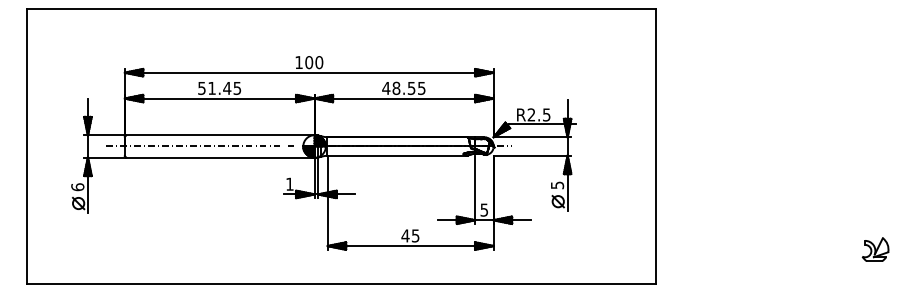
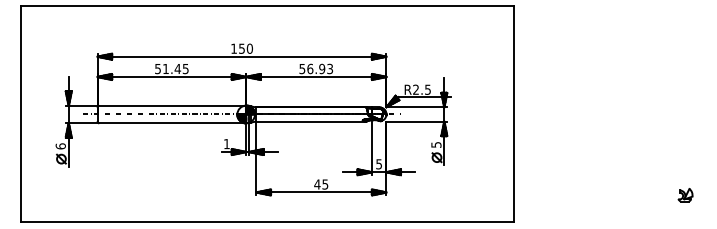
text: (309, 62) -> (242, 48), 100 -> 150
text: (403, 88) -> (315, 69), 48.55 -> 56.93
part: (875, 249) -> (685, 195), size x0.7

